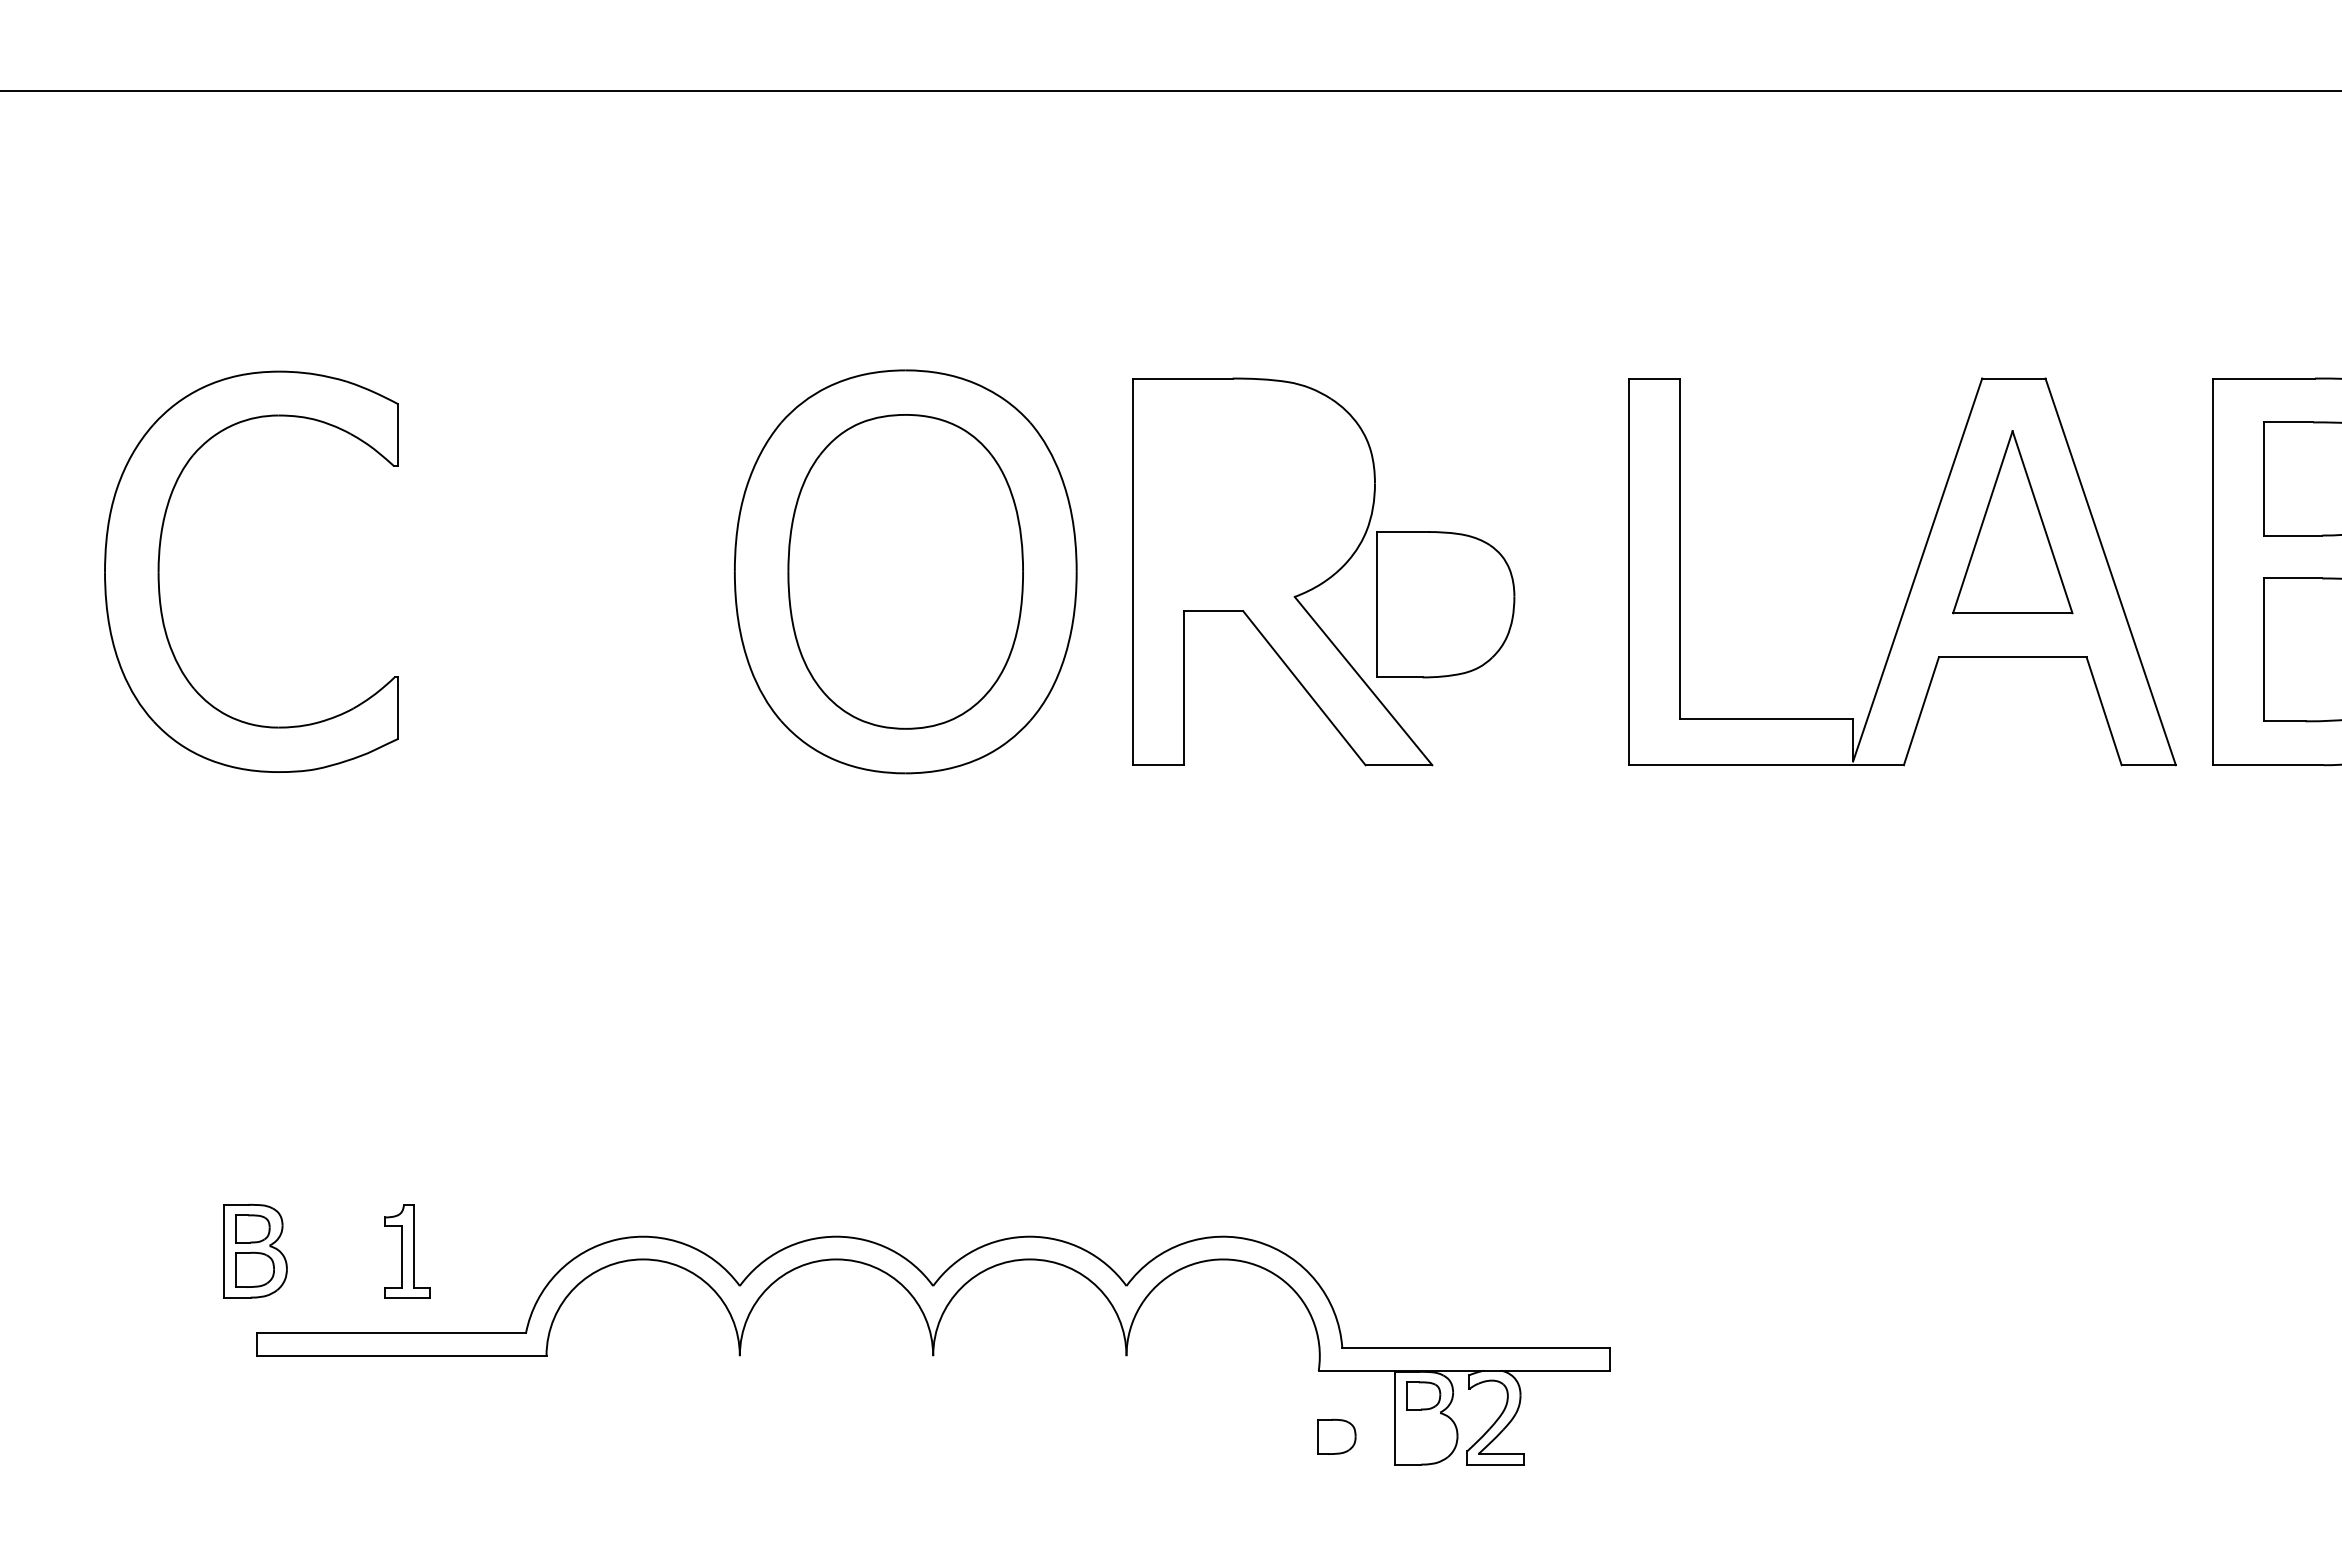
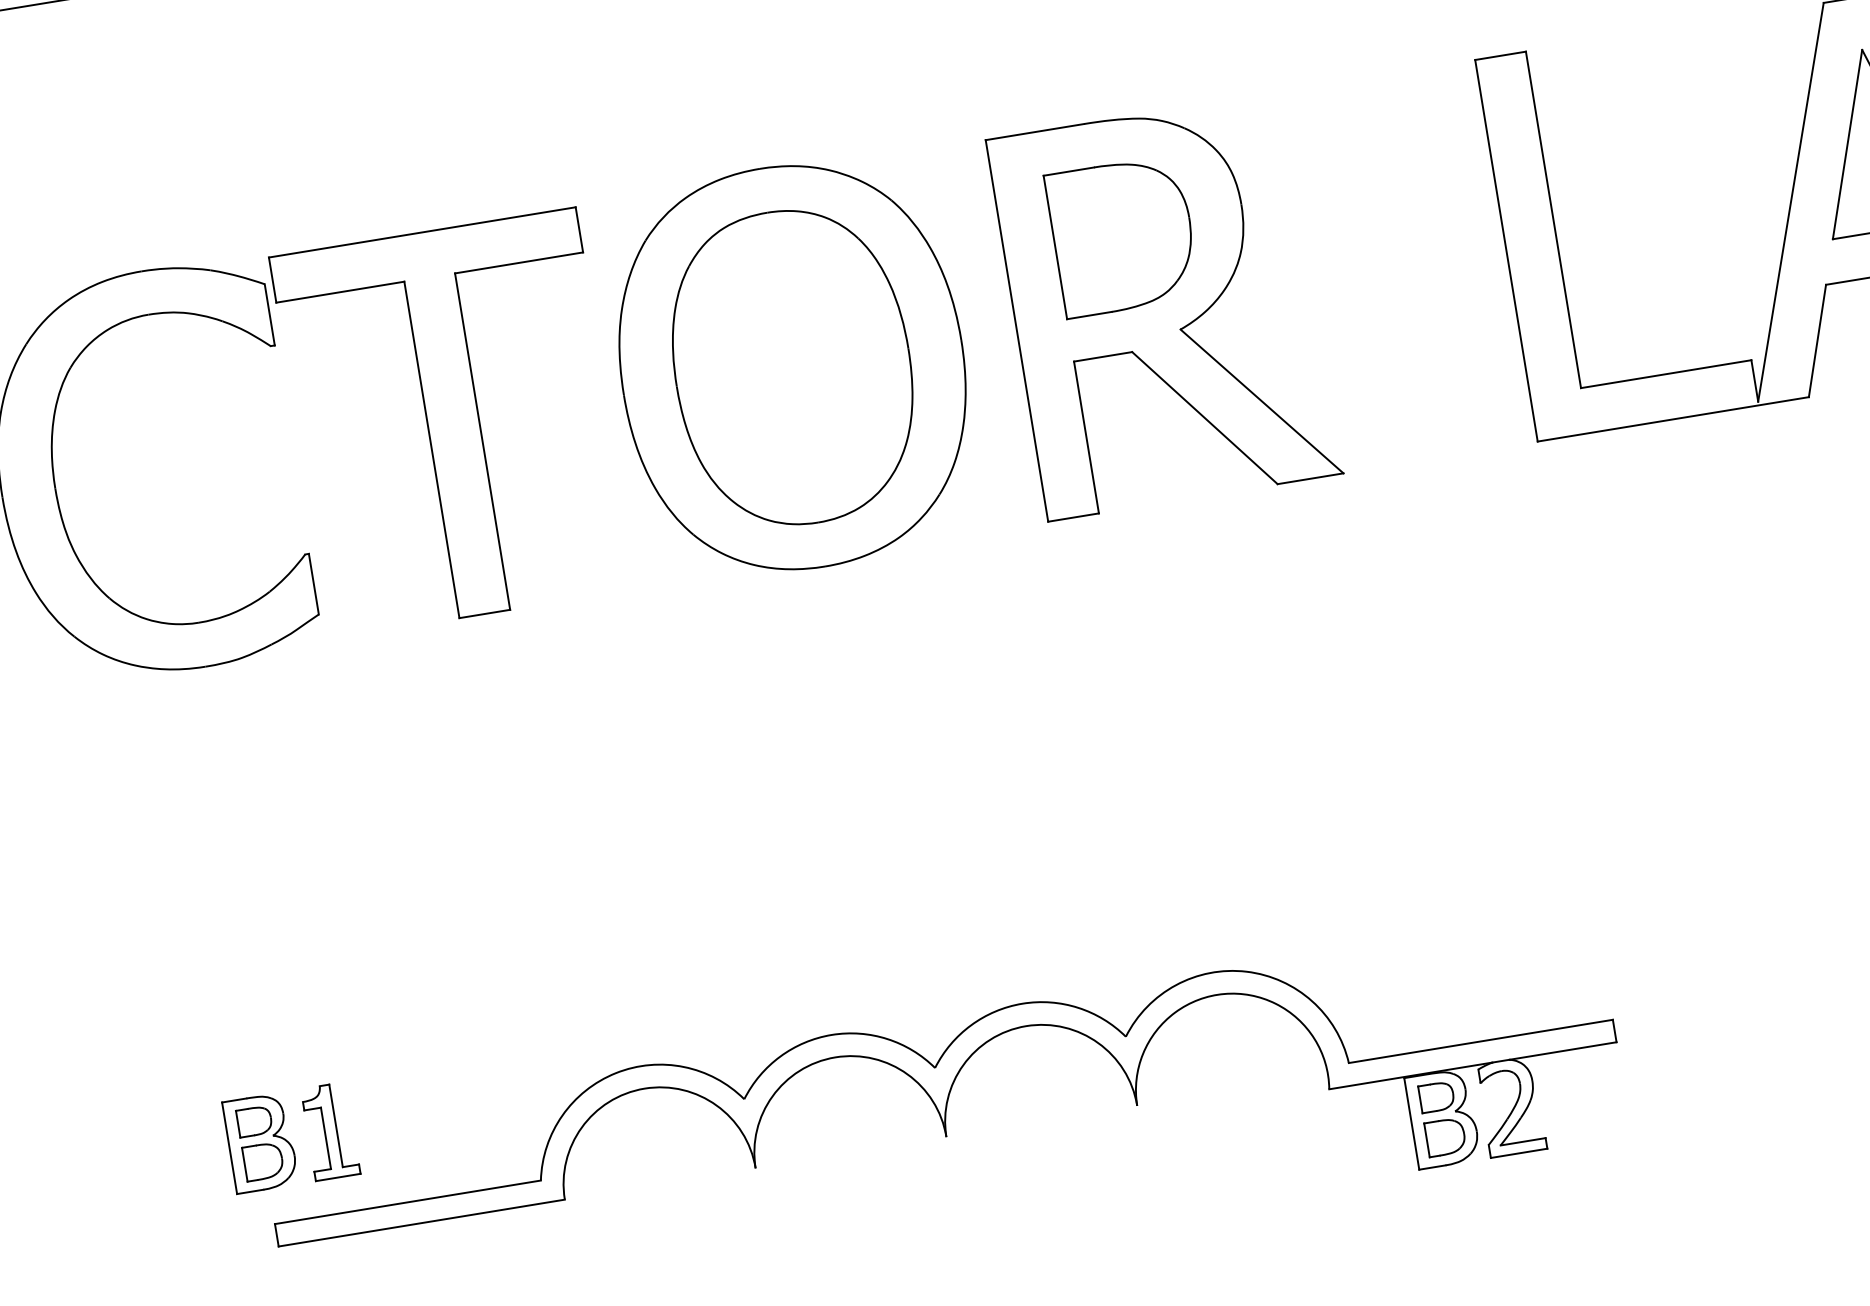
part: (562, 571) -> (453, 422), added
part: (1445, 604) -> (1122, 236), moved
part: (407, 1251) -> (330, 1131), moved
part: (1336, 1436) -> (1445, 1136), moved

